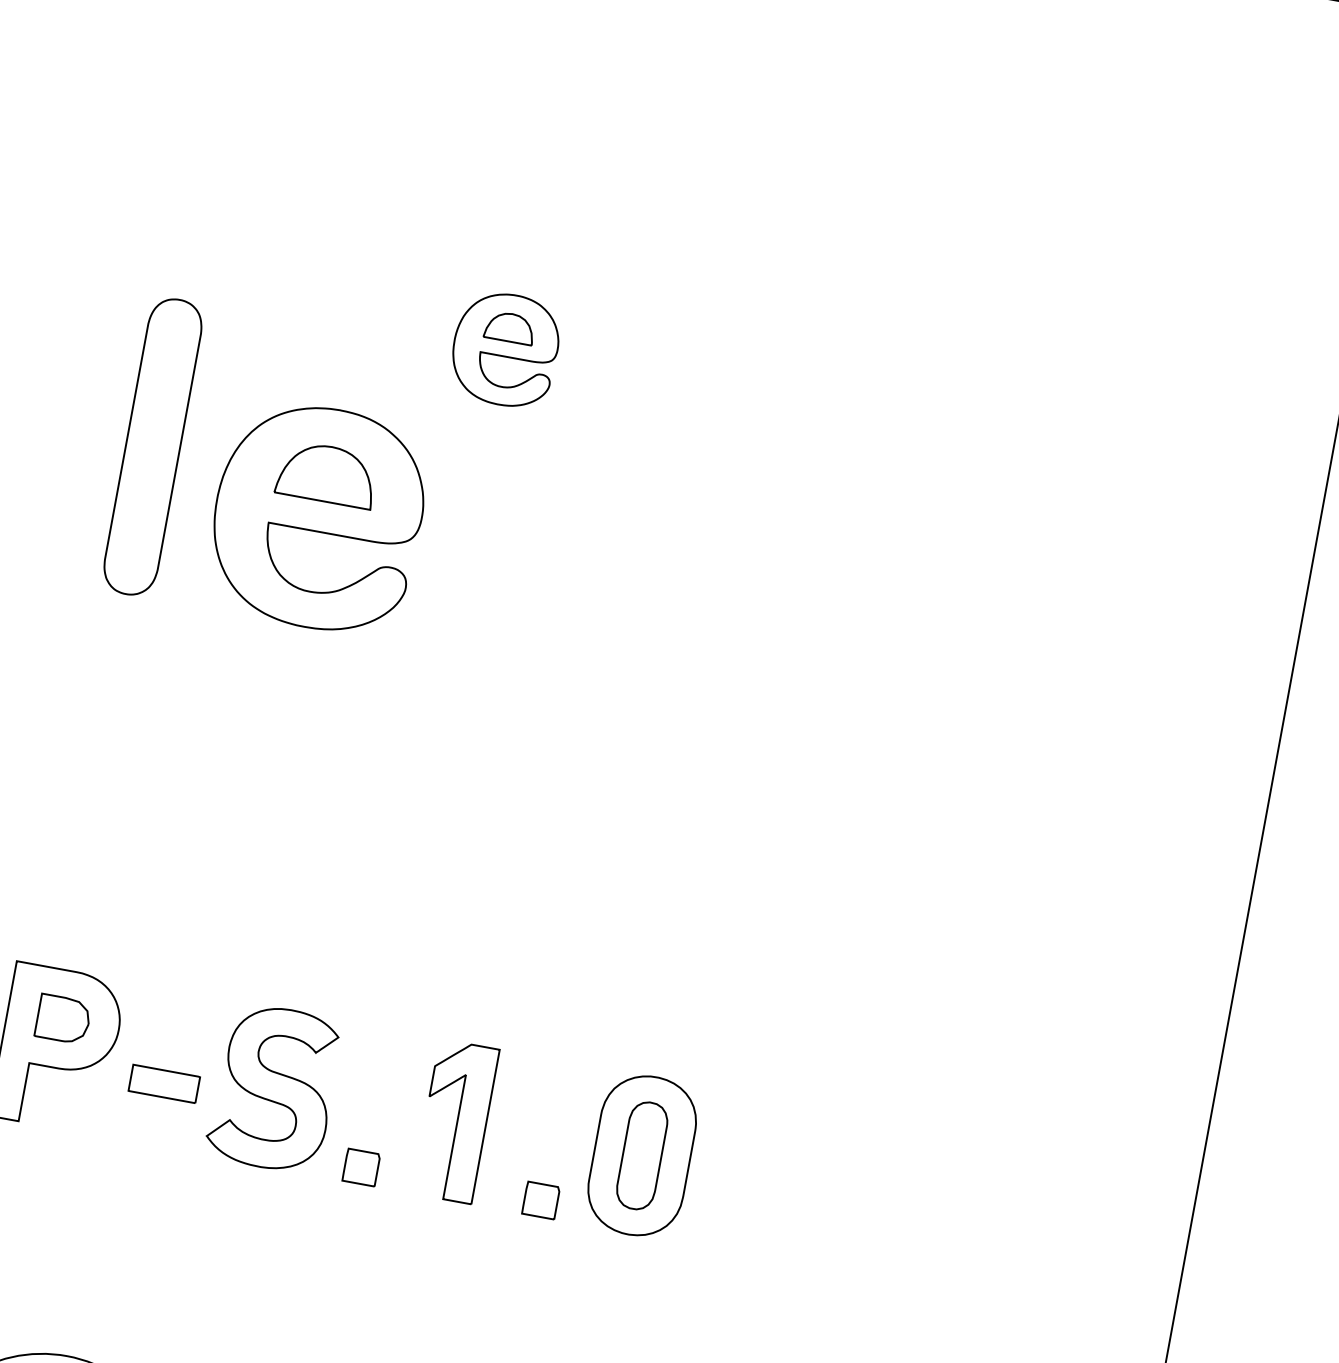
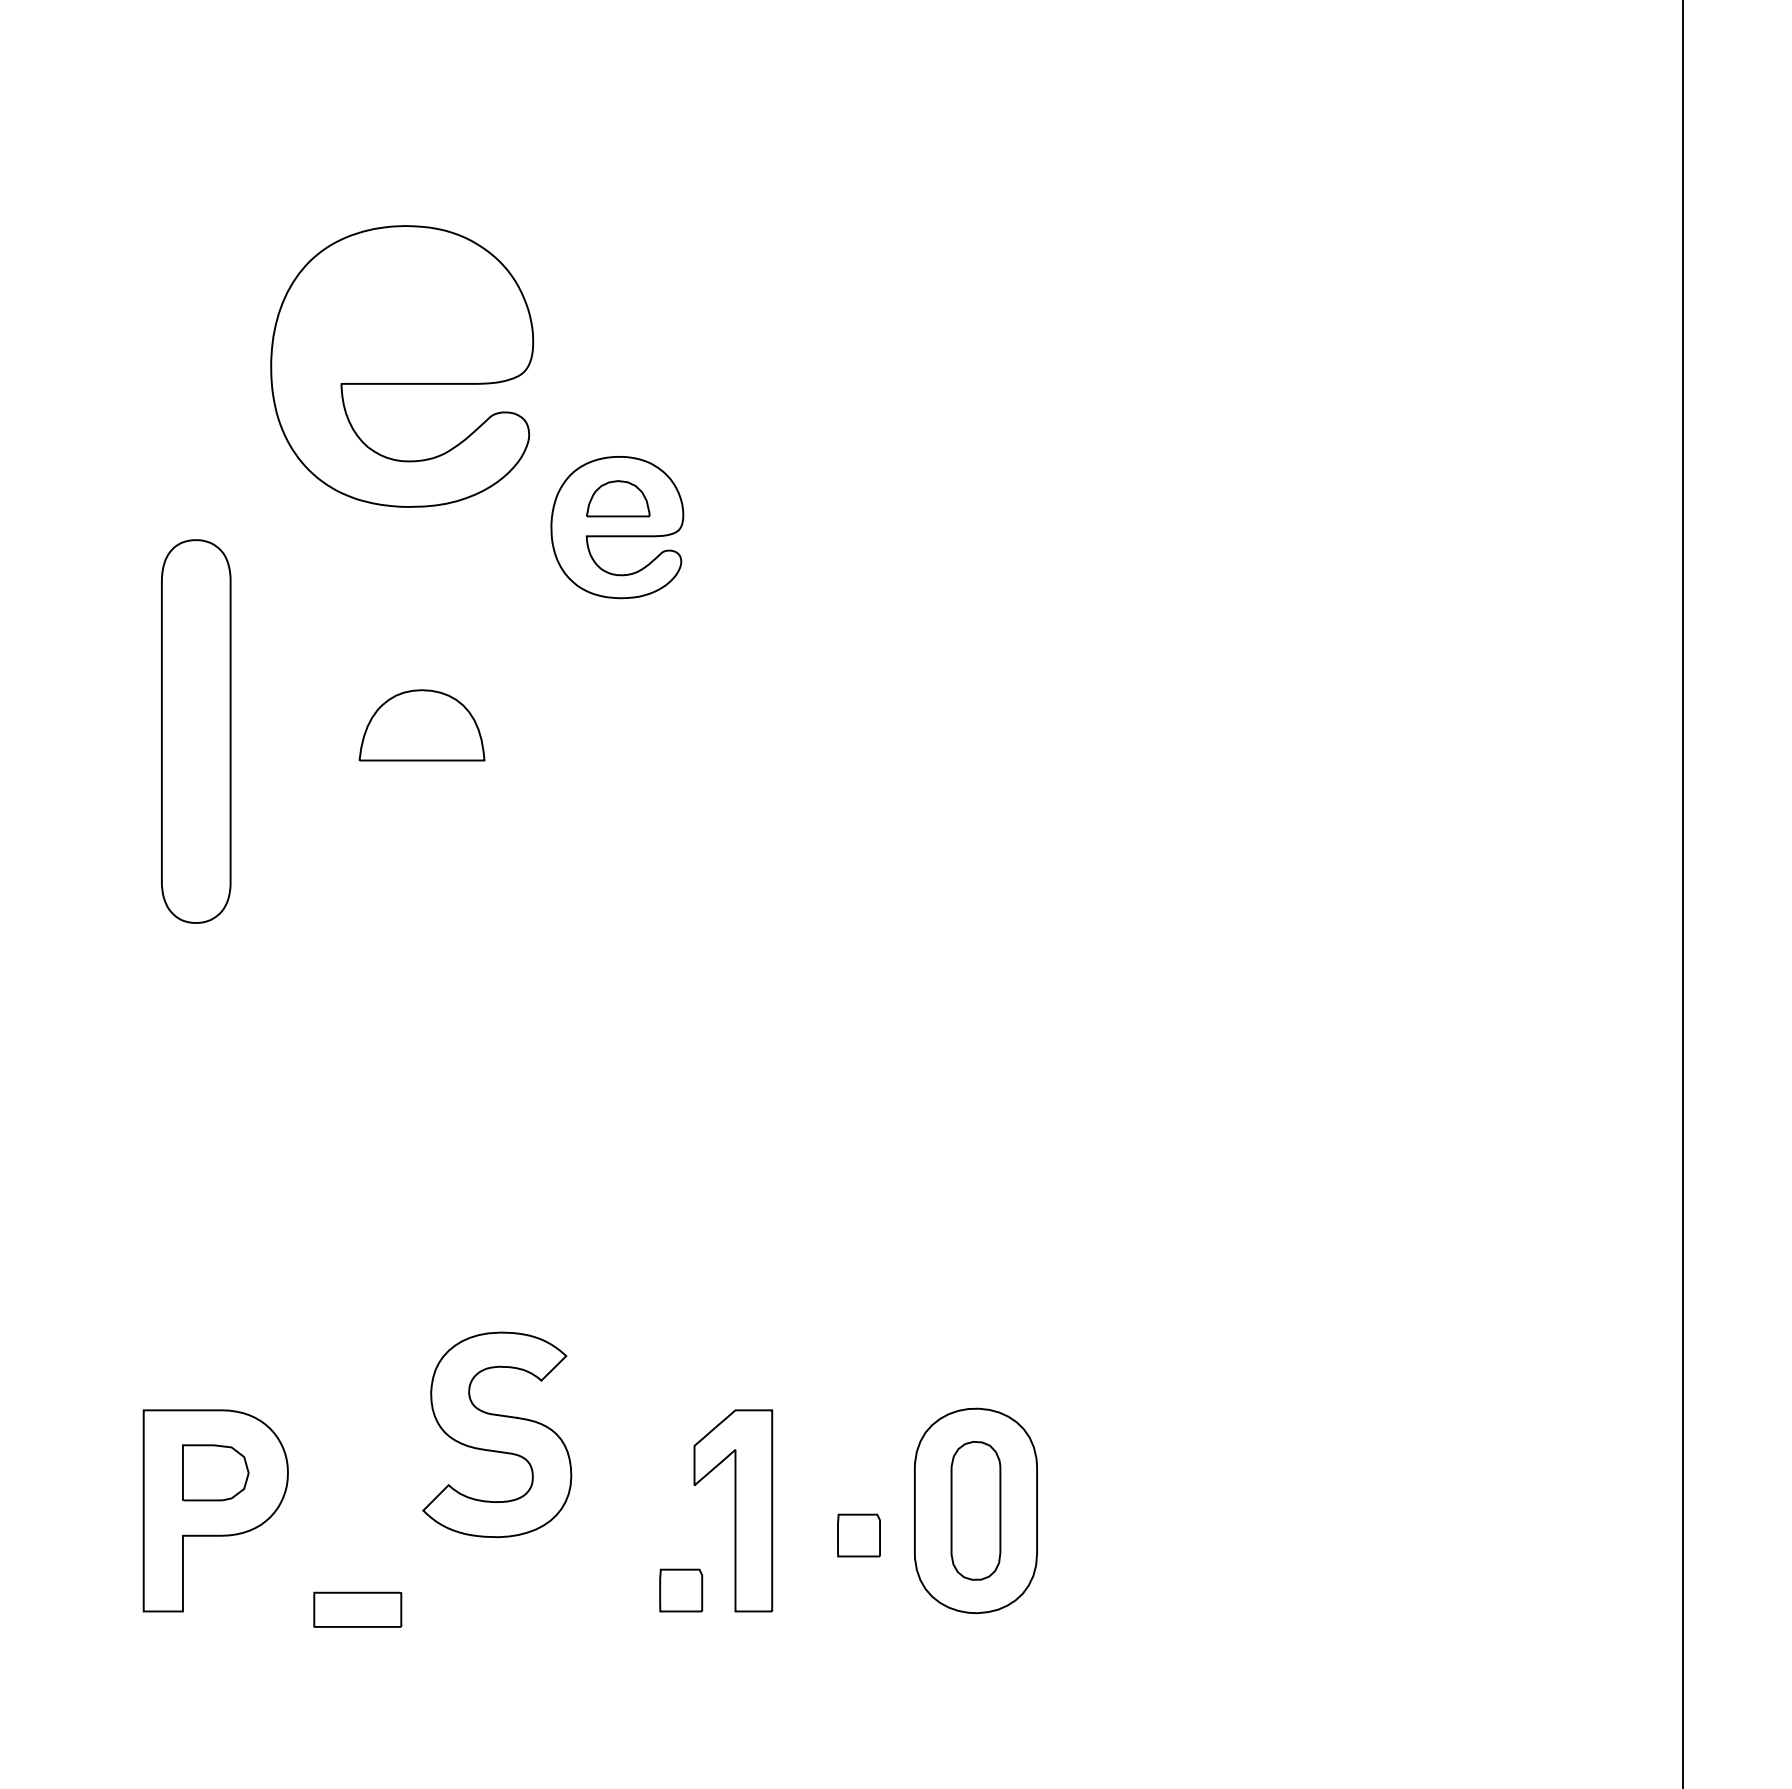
part: (318, 517) -> (402, 366), moved
part: (164, 1083) -> (357, 1609), moved
part: (274, 1088) -> (497, 1434), moved
part: (361, 1167) -> (681, 1590), moved
part: (540, 1200) -> (858, 1535), moved

